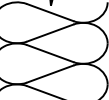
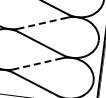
line: (50, 33) -> (43, 23), solid -> dashed
line: (50, 74) -> (38, 64), solid -> dashed

